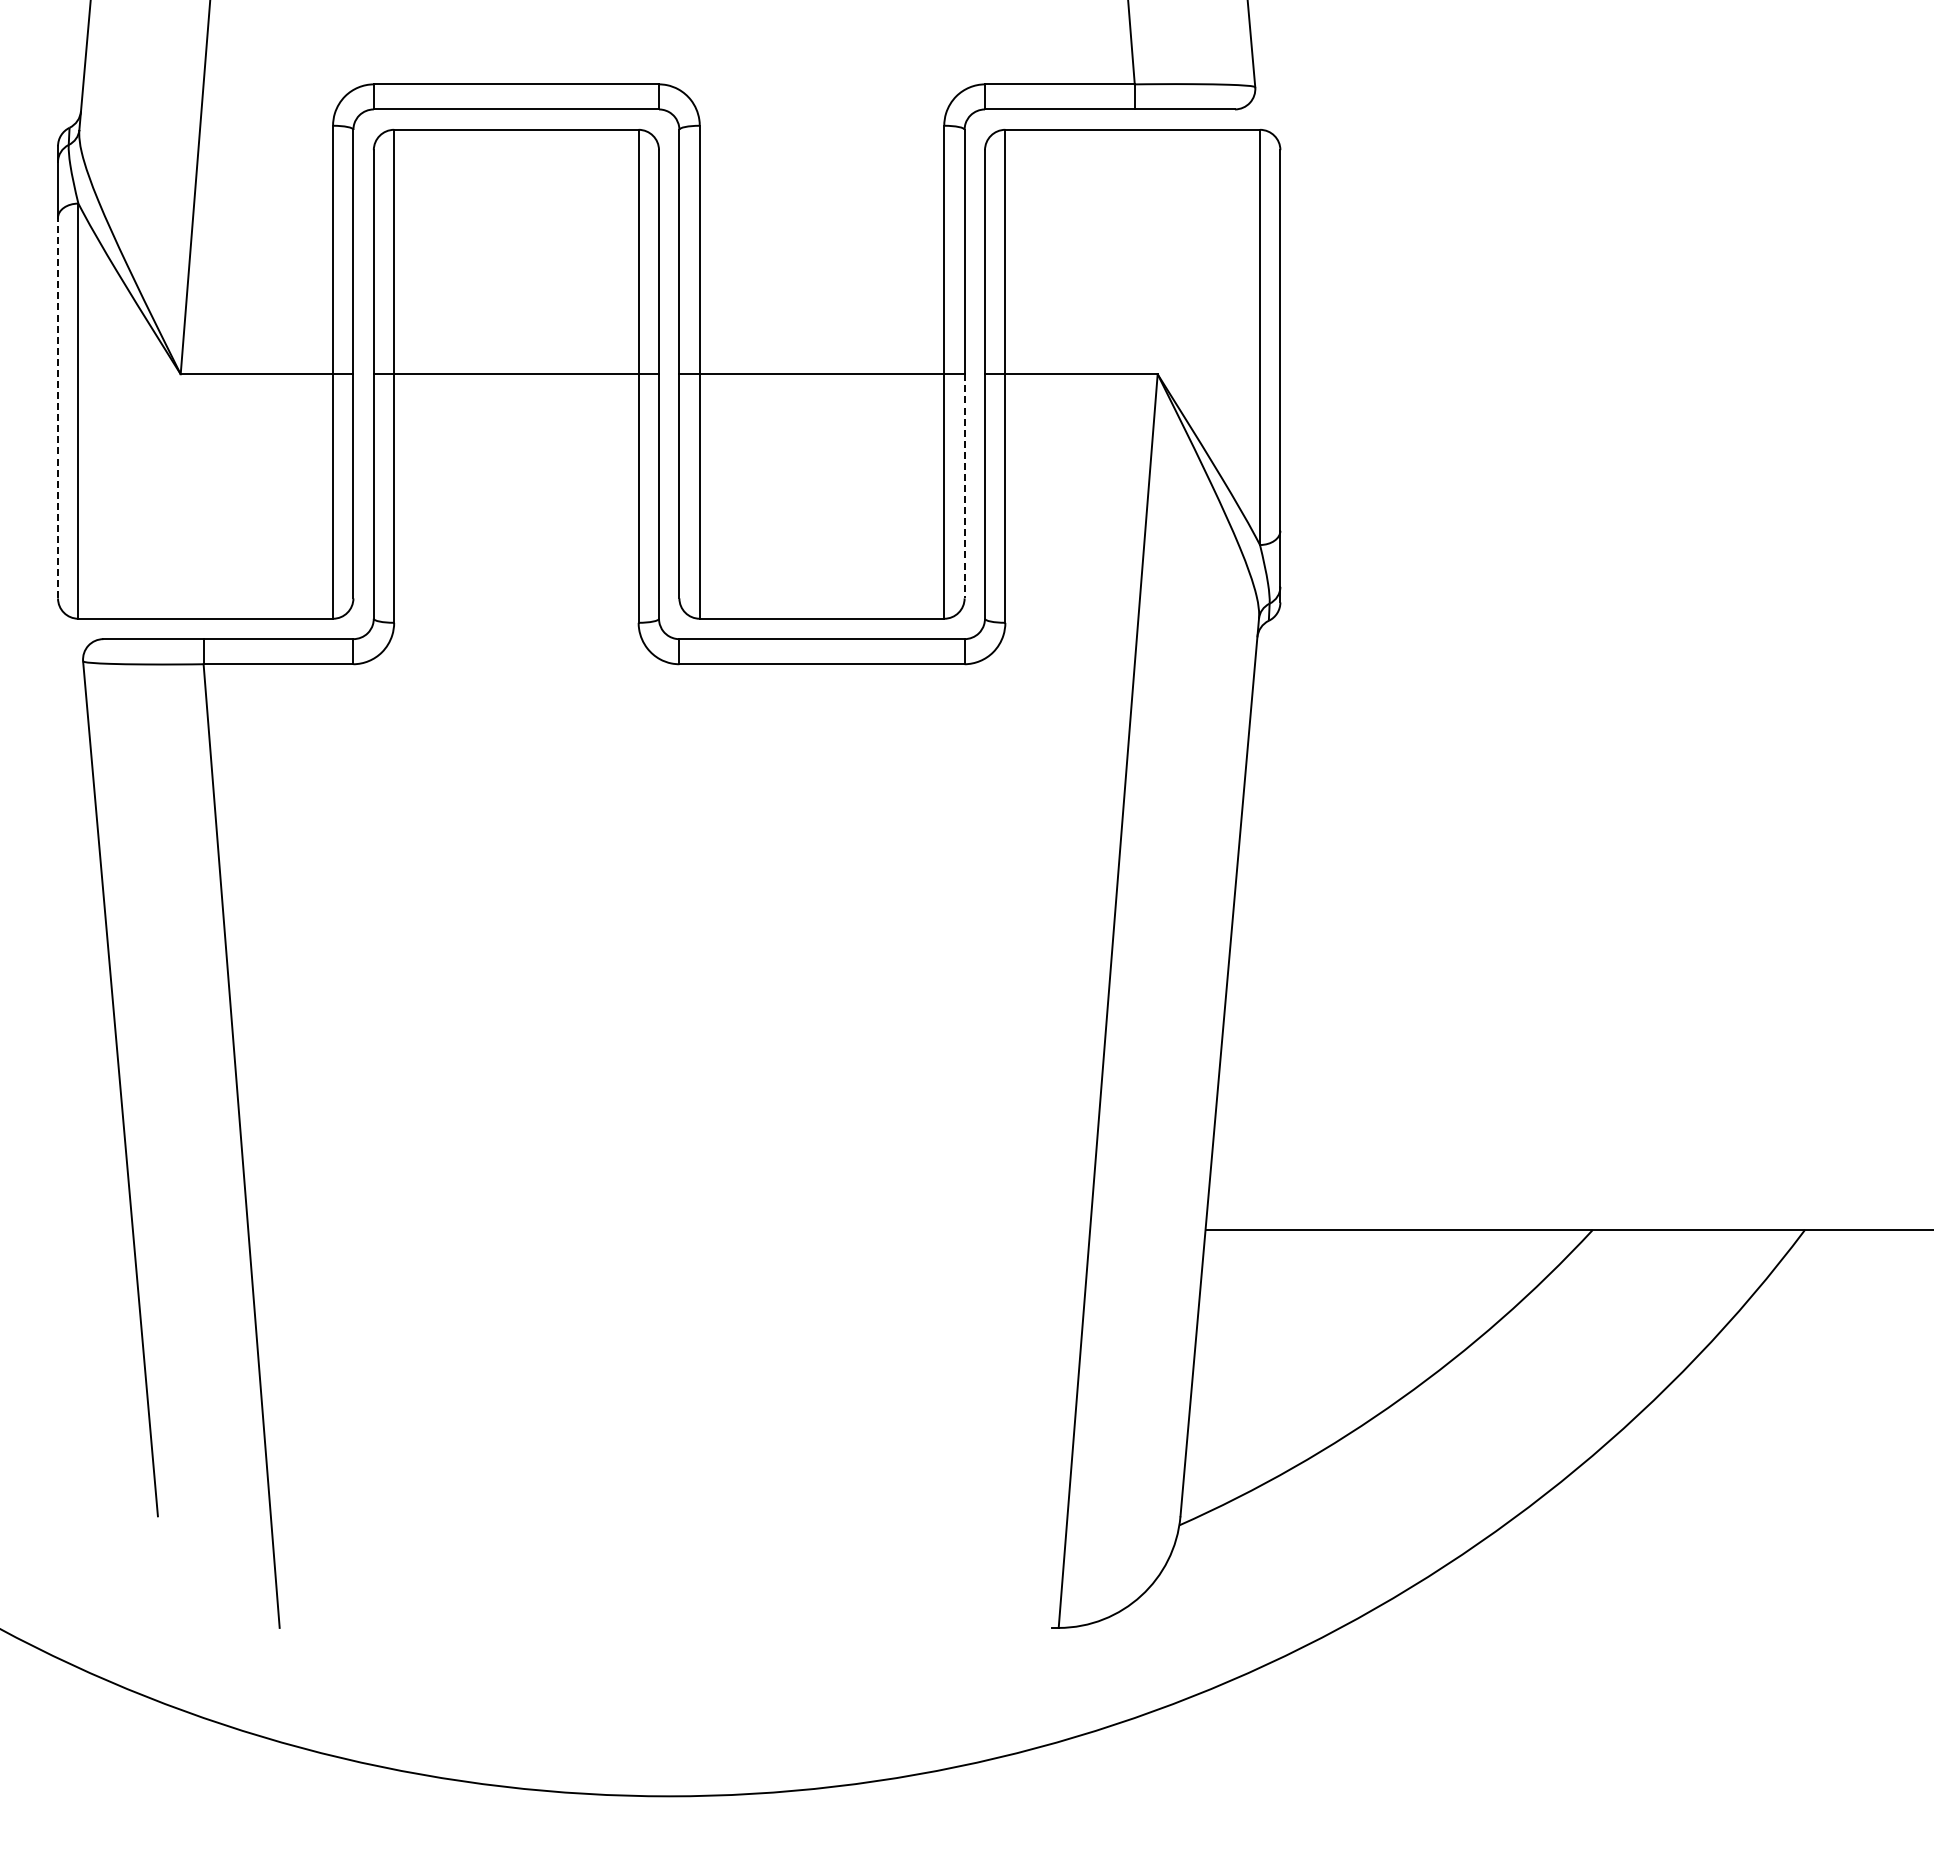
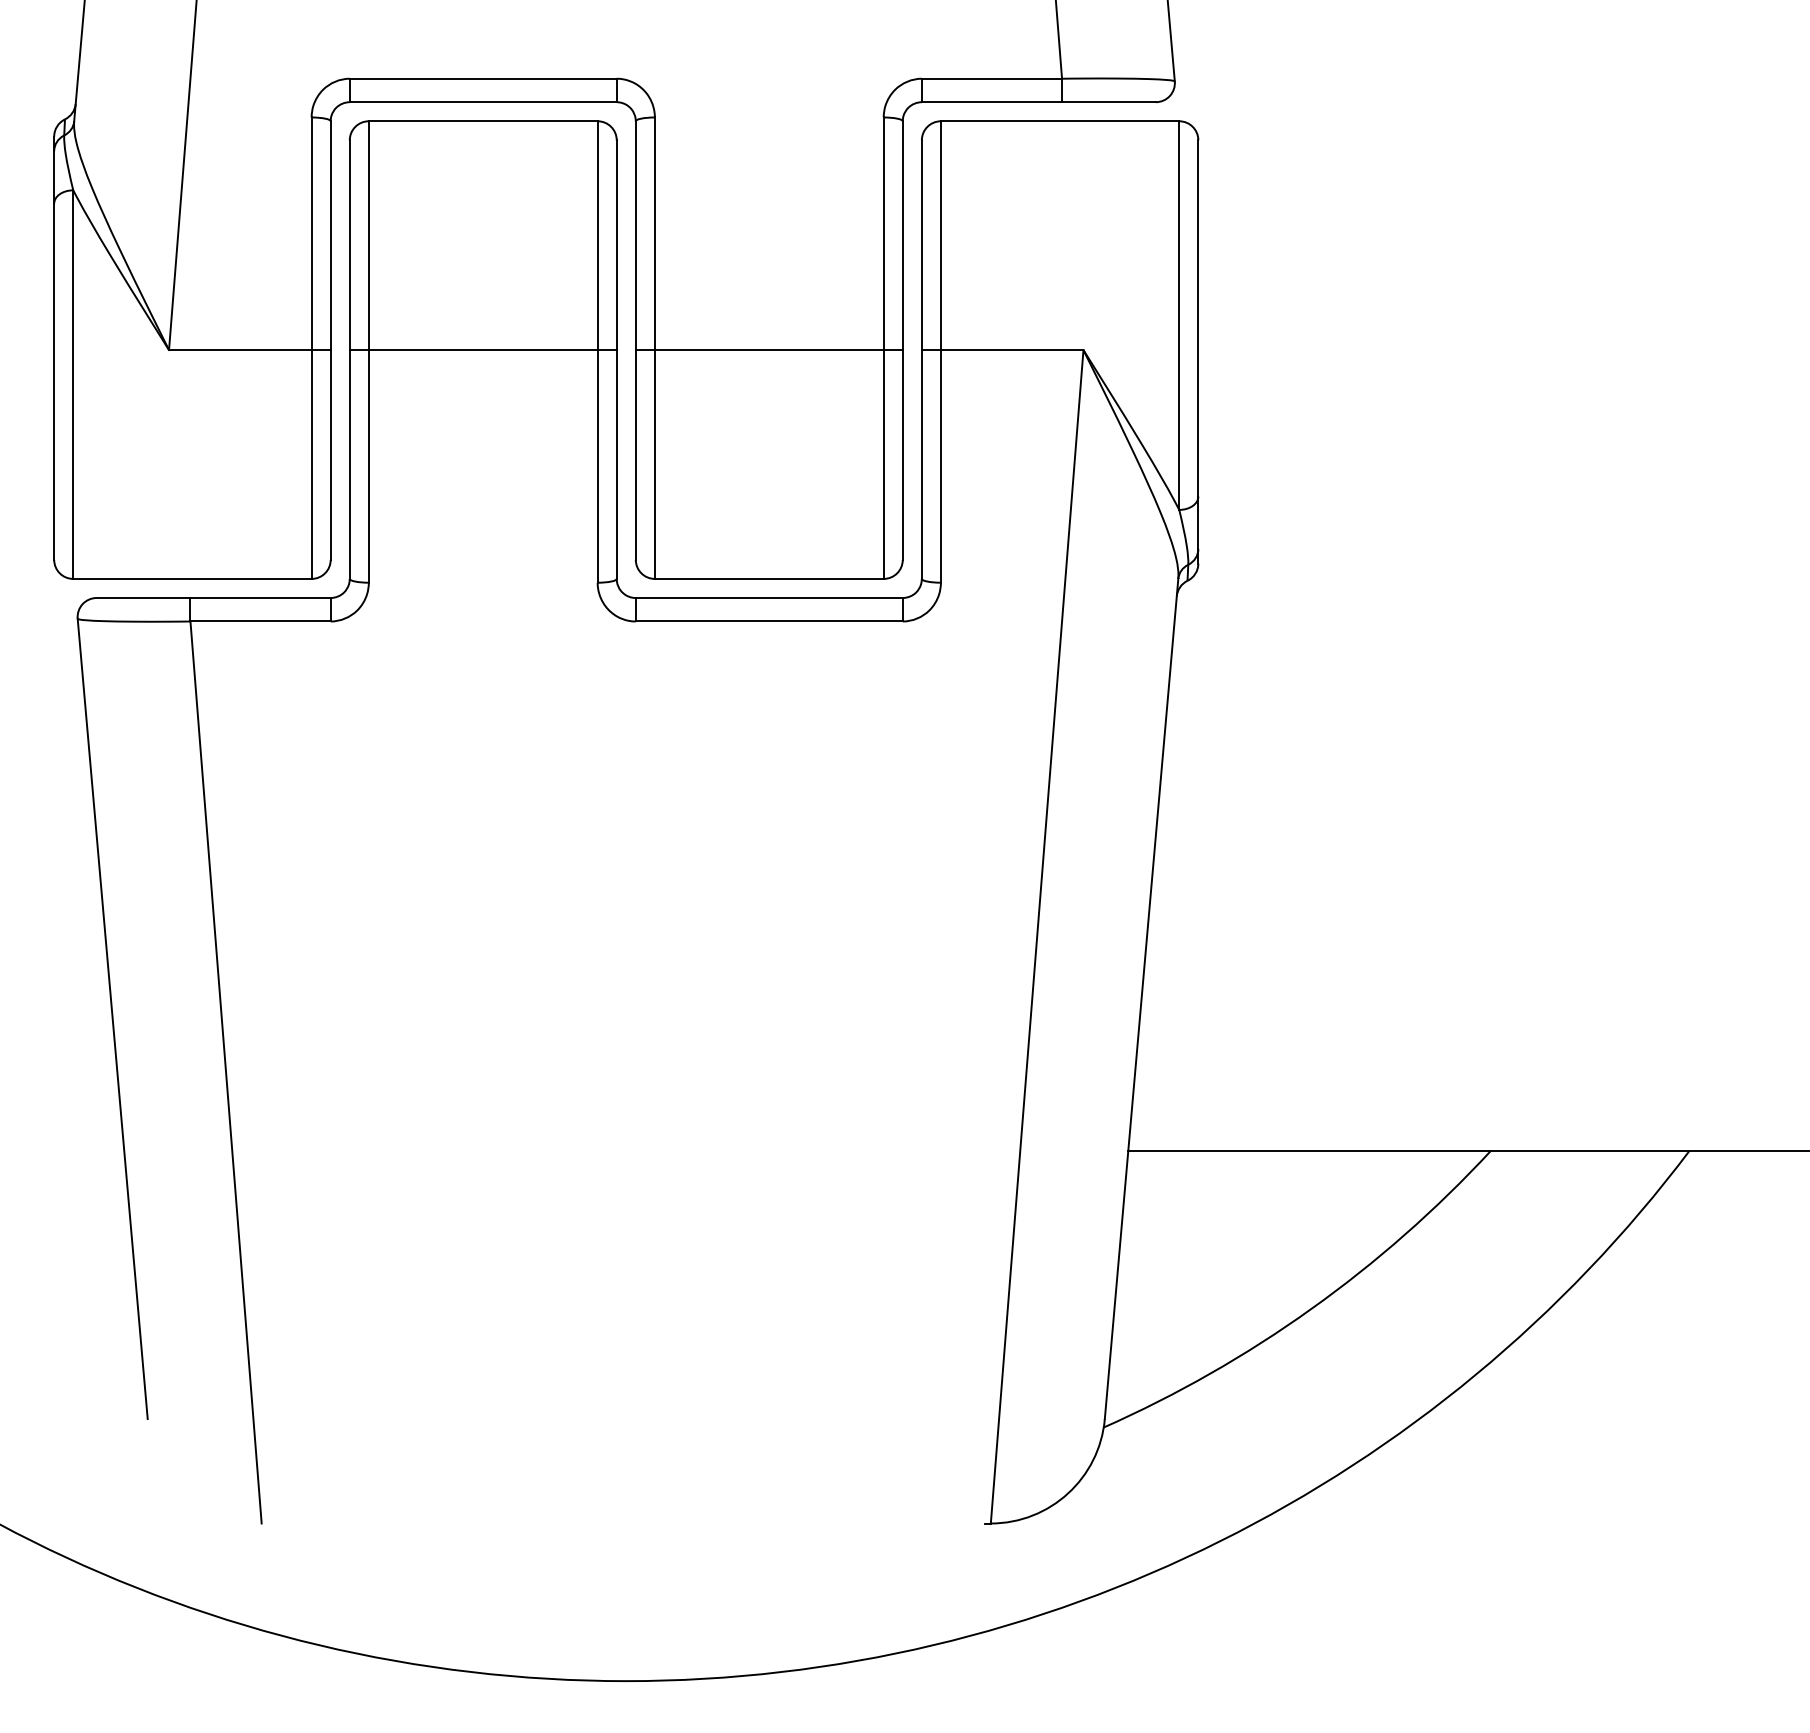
line: (58, 407) -> (54, 381), dashed -> solid
line: (964, 486) -> (902, 455), dashed -> solid

